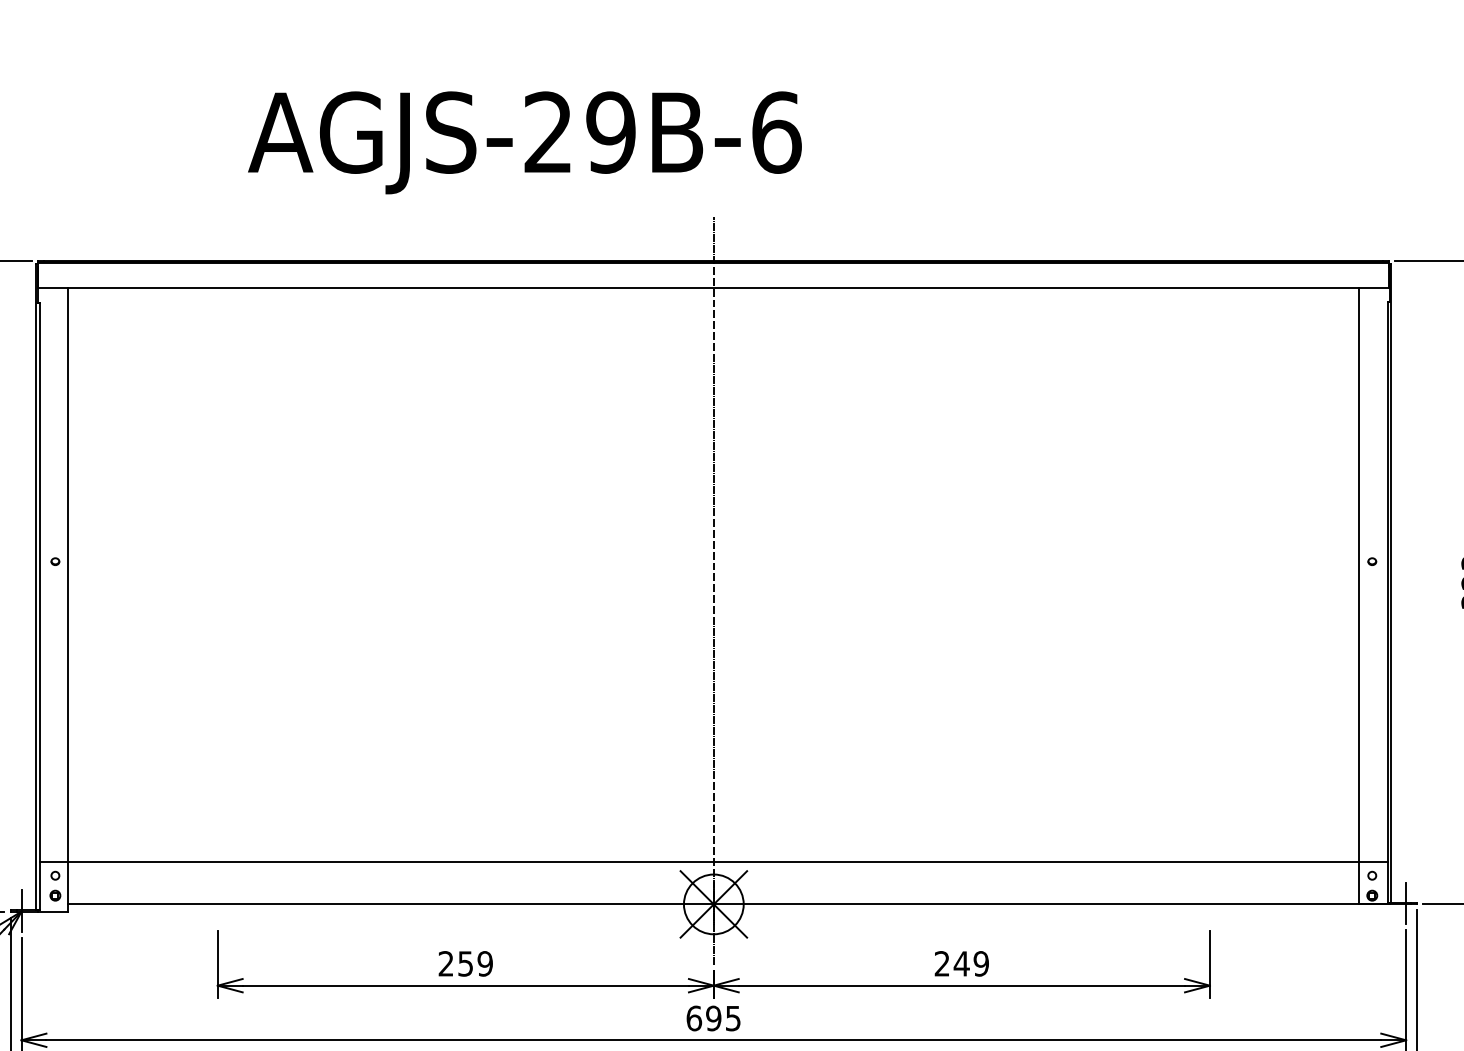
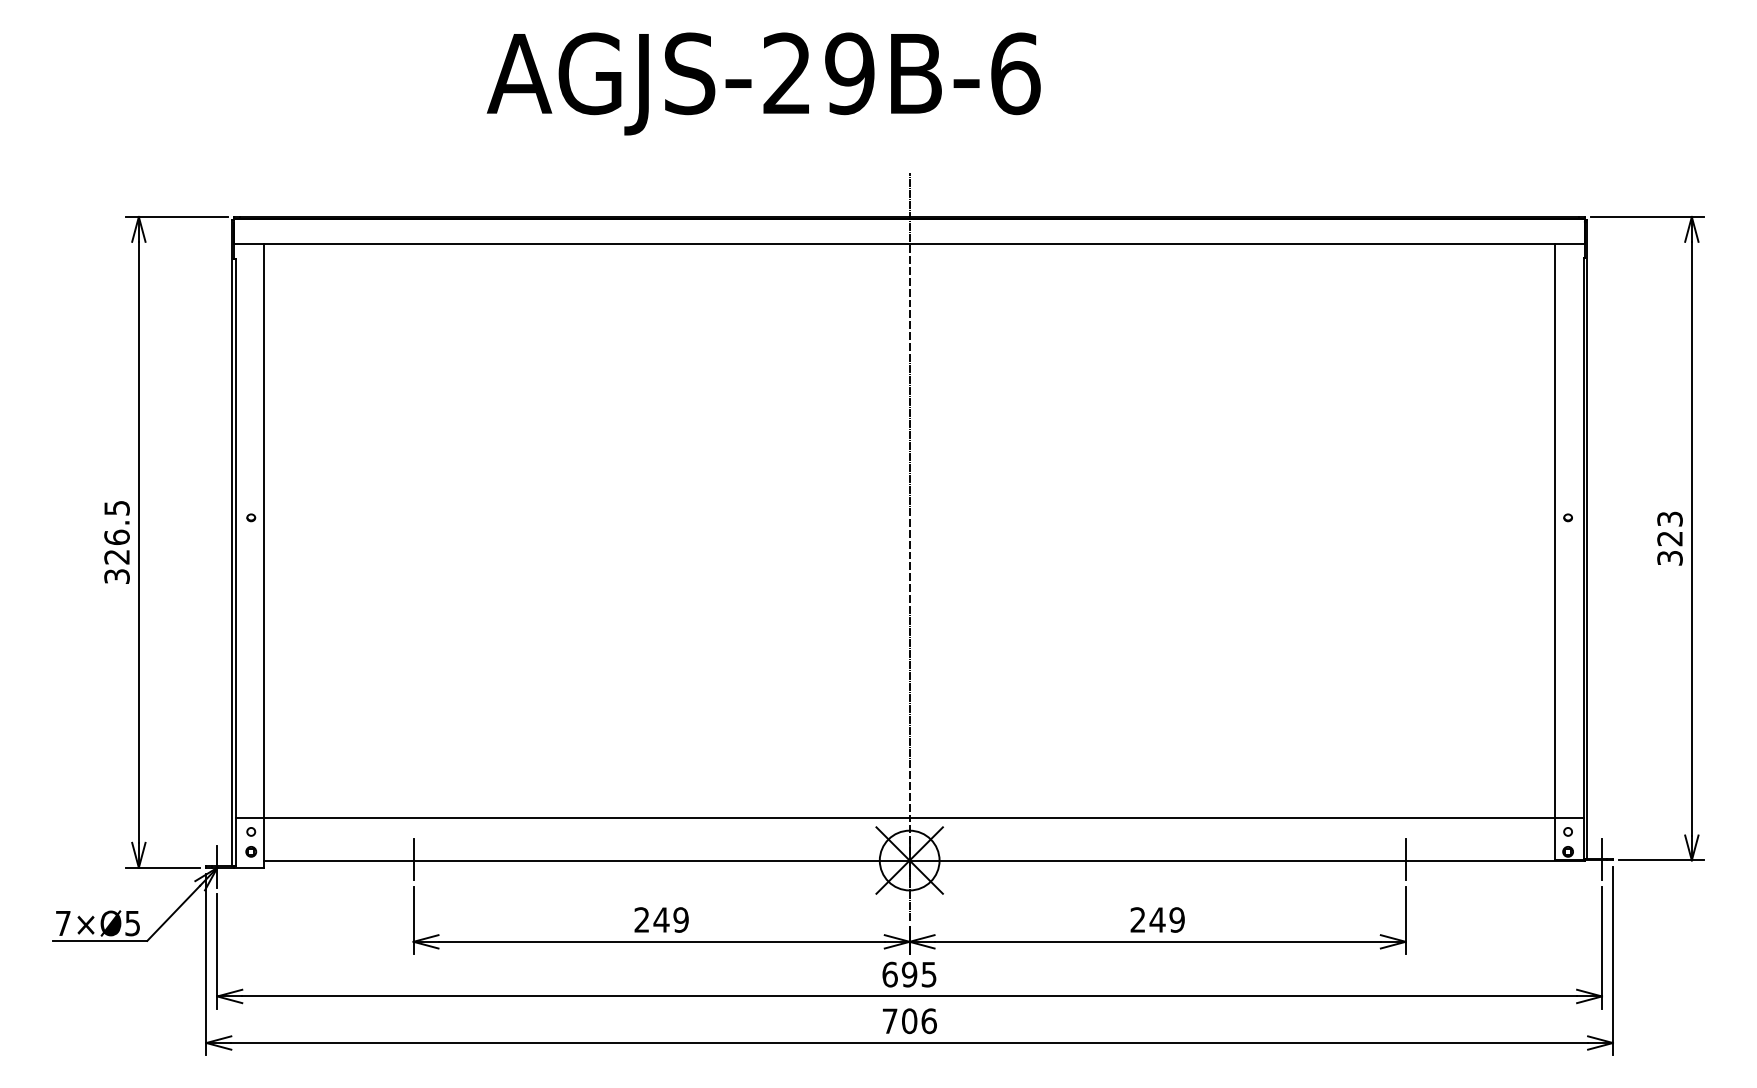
text: (524, 142) -> (763, 83), moved
line: (217, 903) -> (413, 859), added
line: (1209, 903) -> (1405, 859), added
text: (465, 963) -> (661, 919), 259 -> 249

